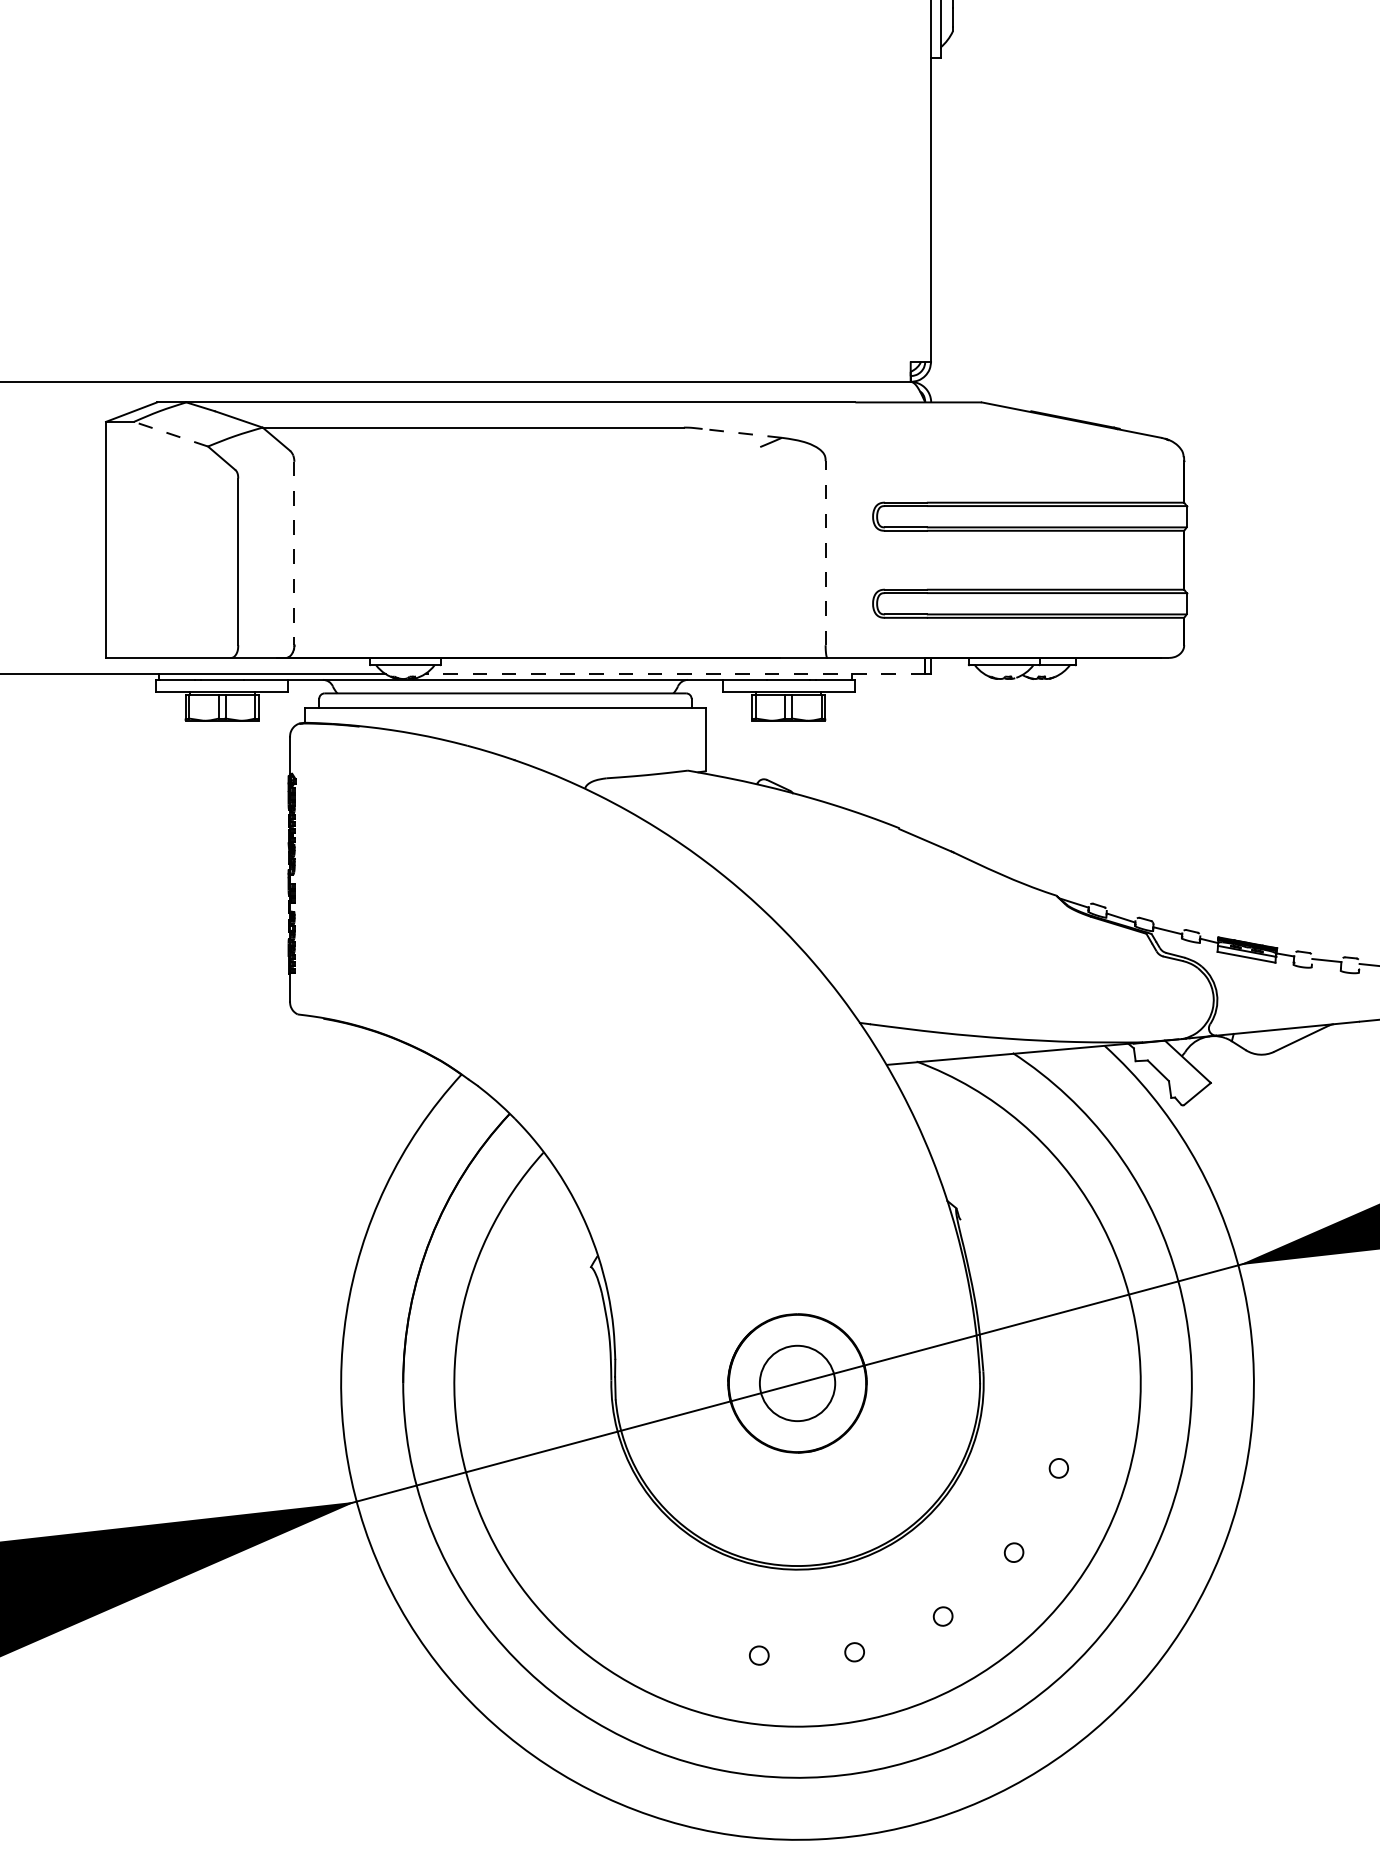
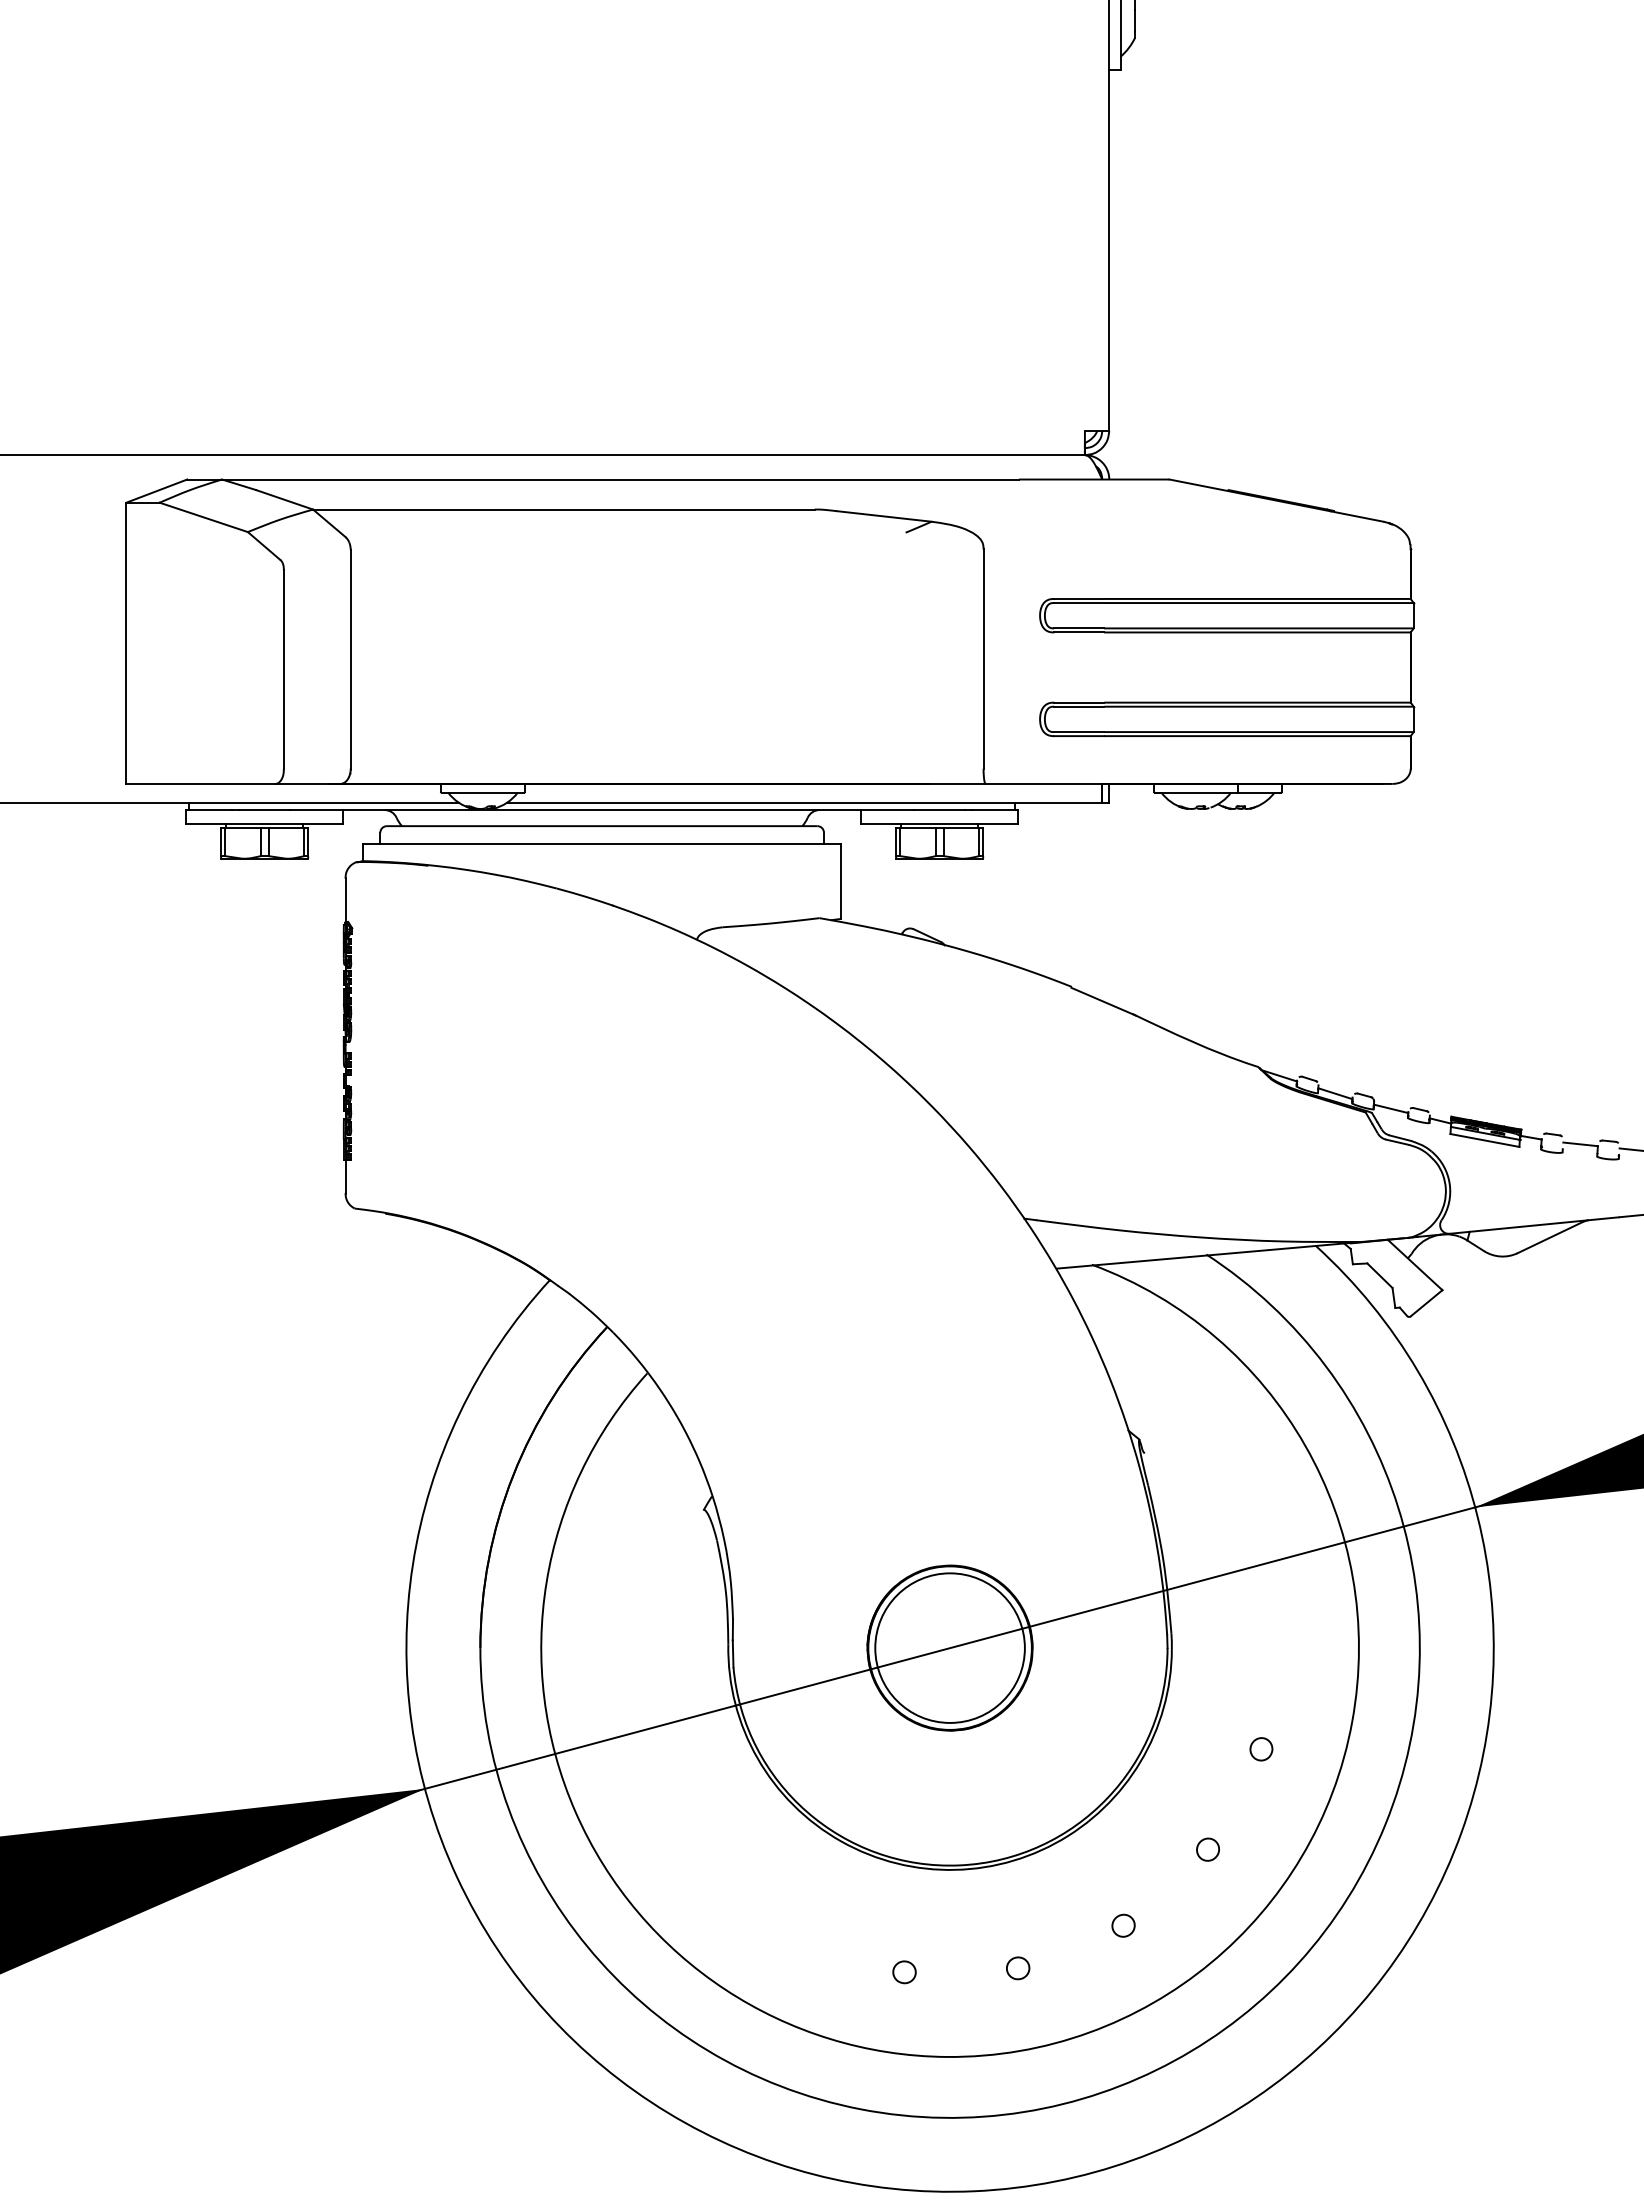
line: (742, 433) -> (884, 516), dashed -> solid
line: (170, 434) -> (203, 517), dashed -> solid
line: (825, 553) -> (983, 659), dashed -> solid
line: (294, 554) -> (350, 660), dashed -> solid
line: (675, 674) -> (804, 803), dashed -> solid
circle: (797, 1382) -> (949, 1647), size x1.67

